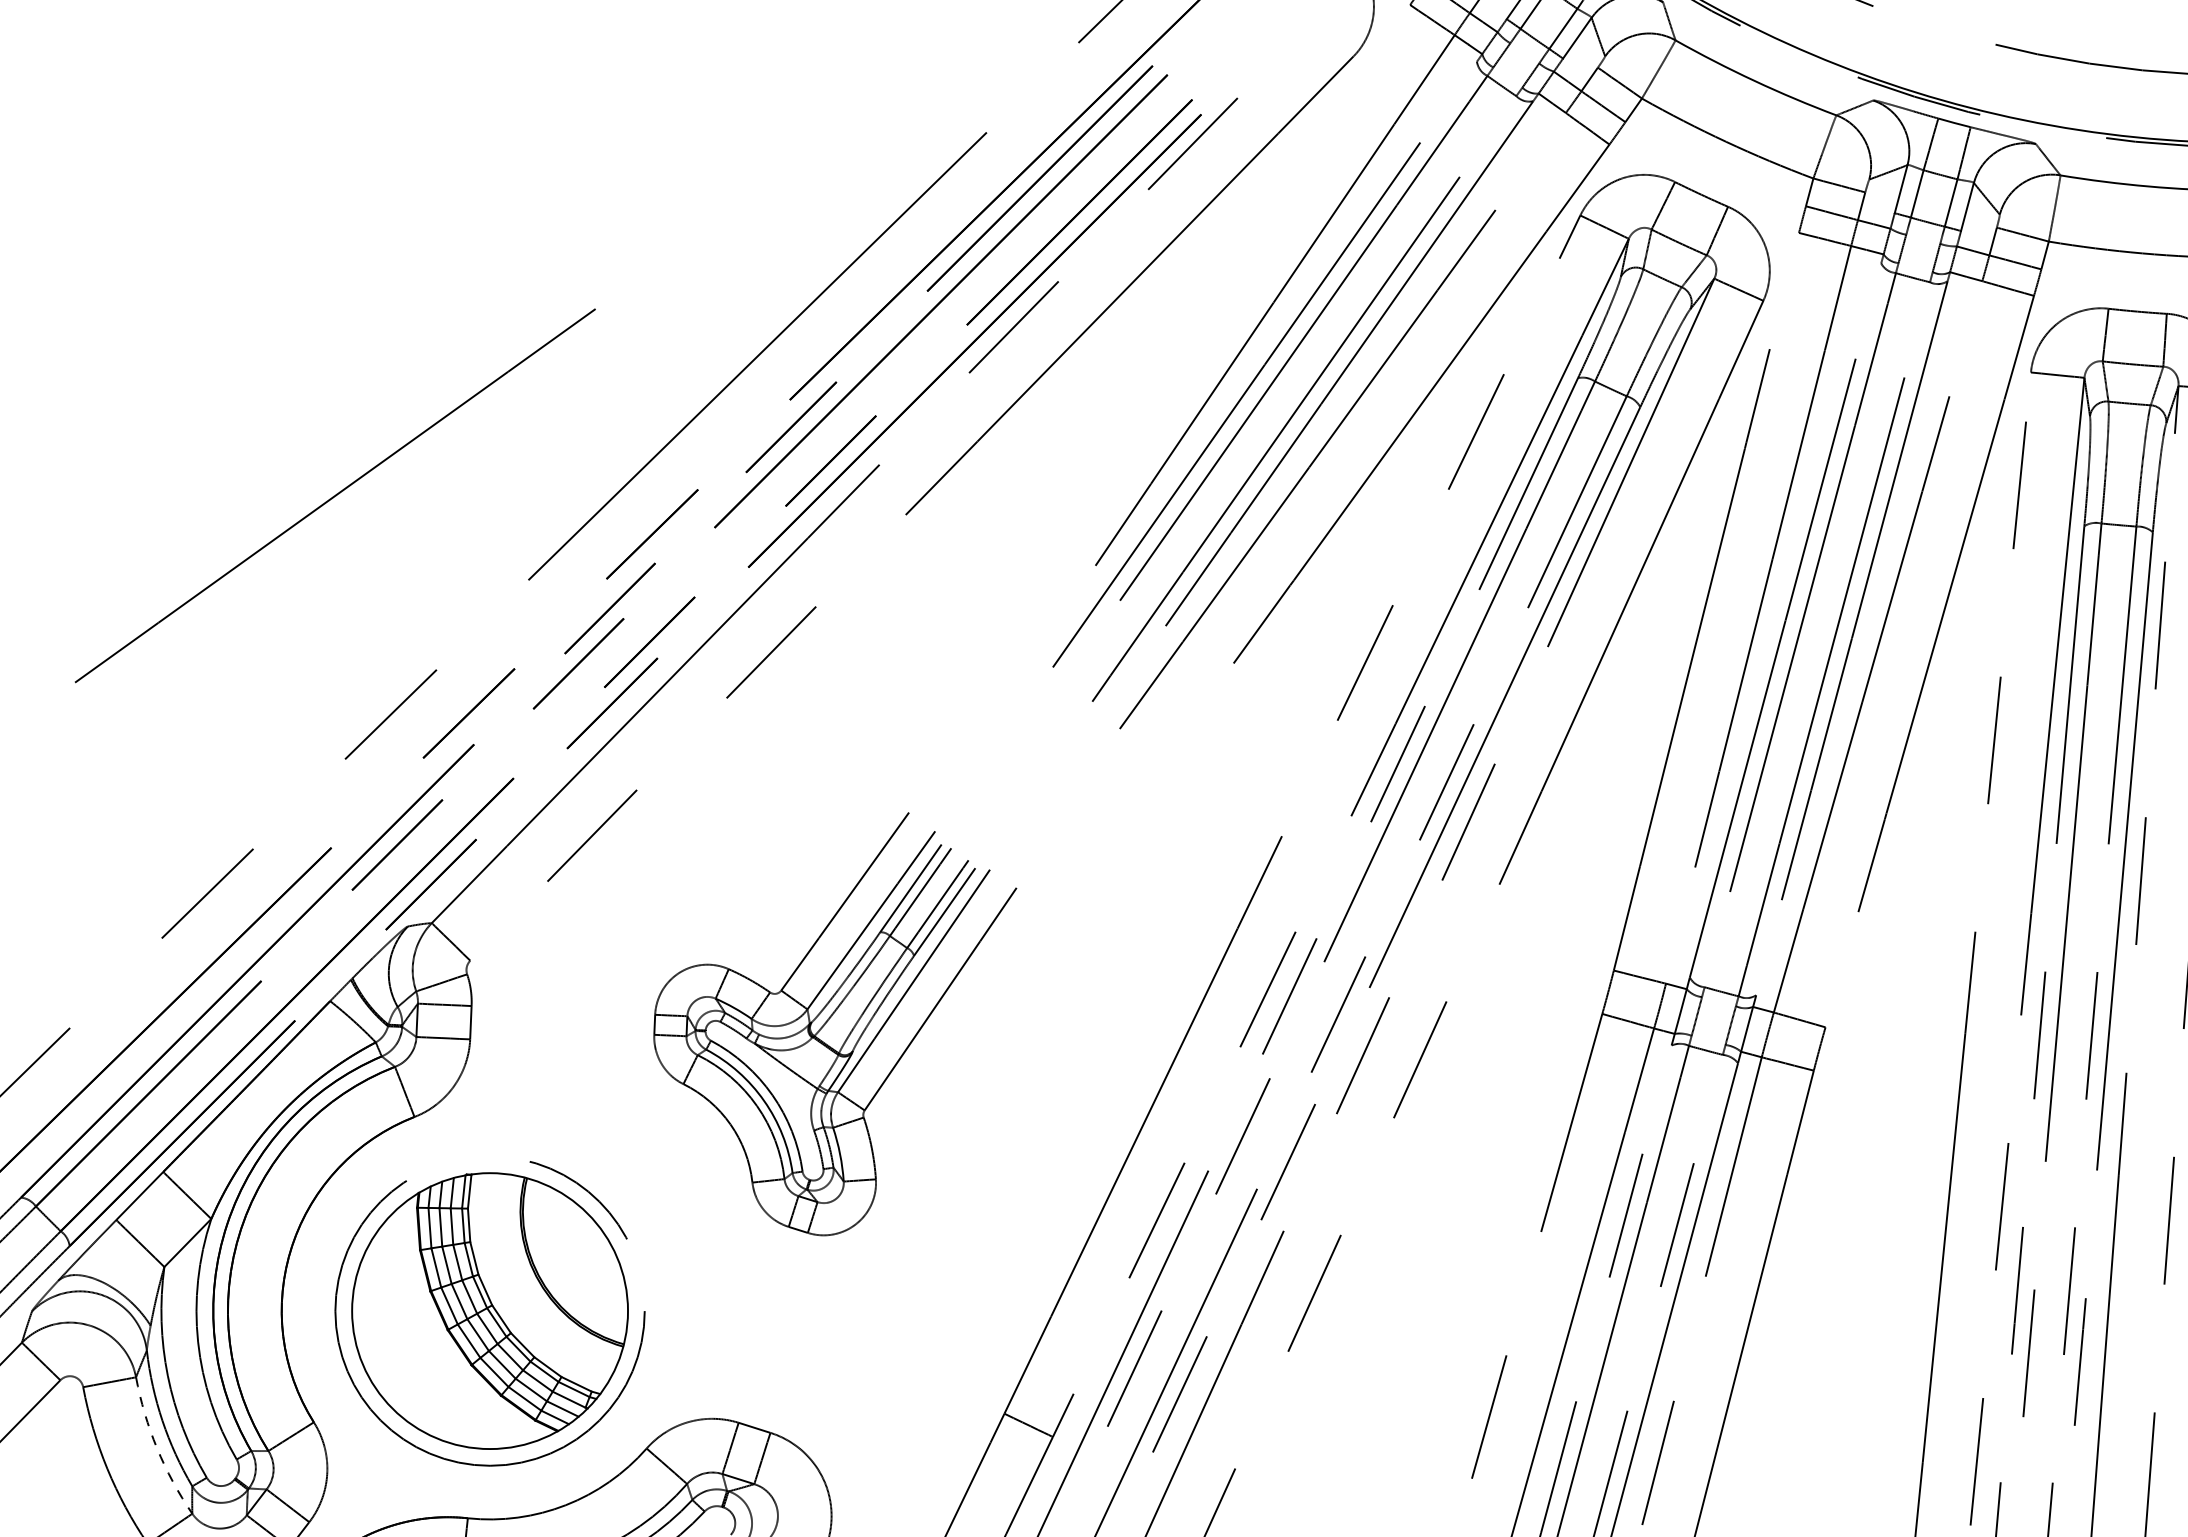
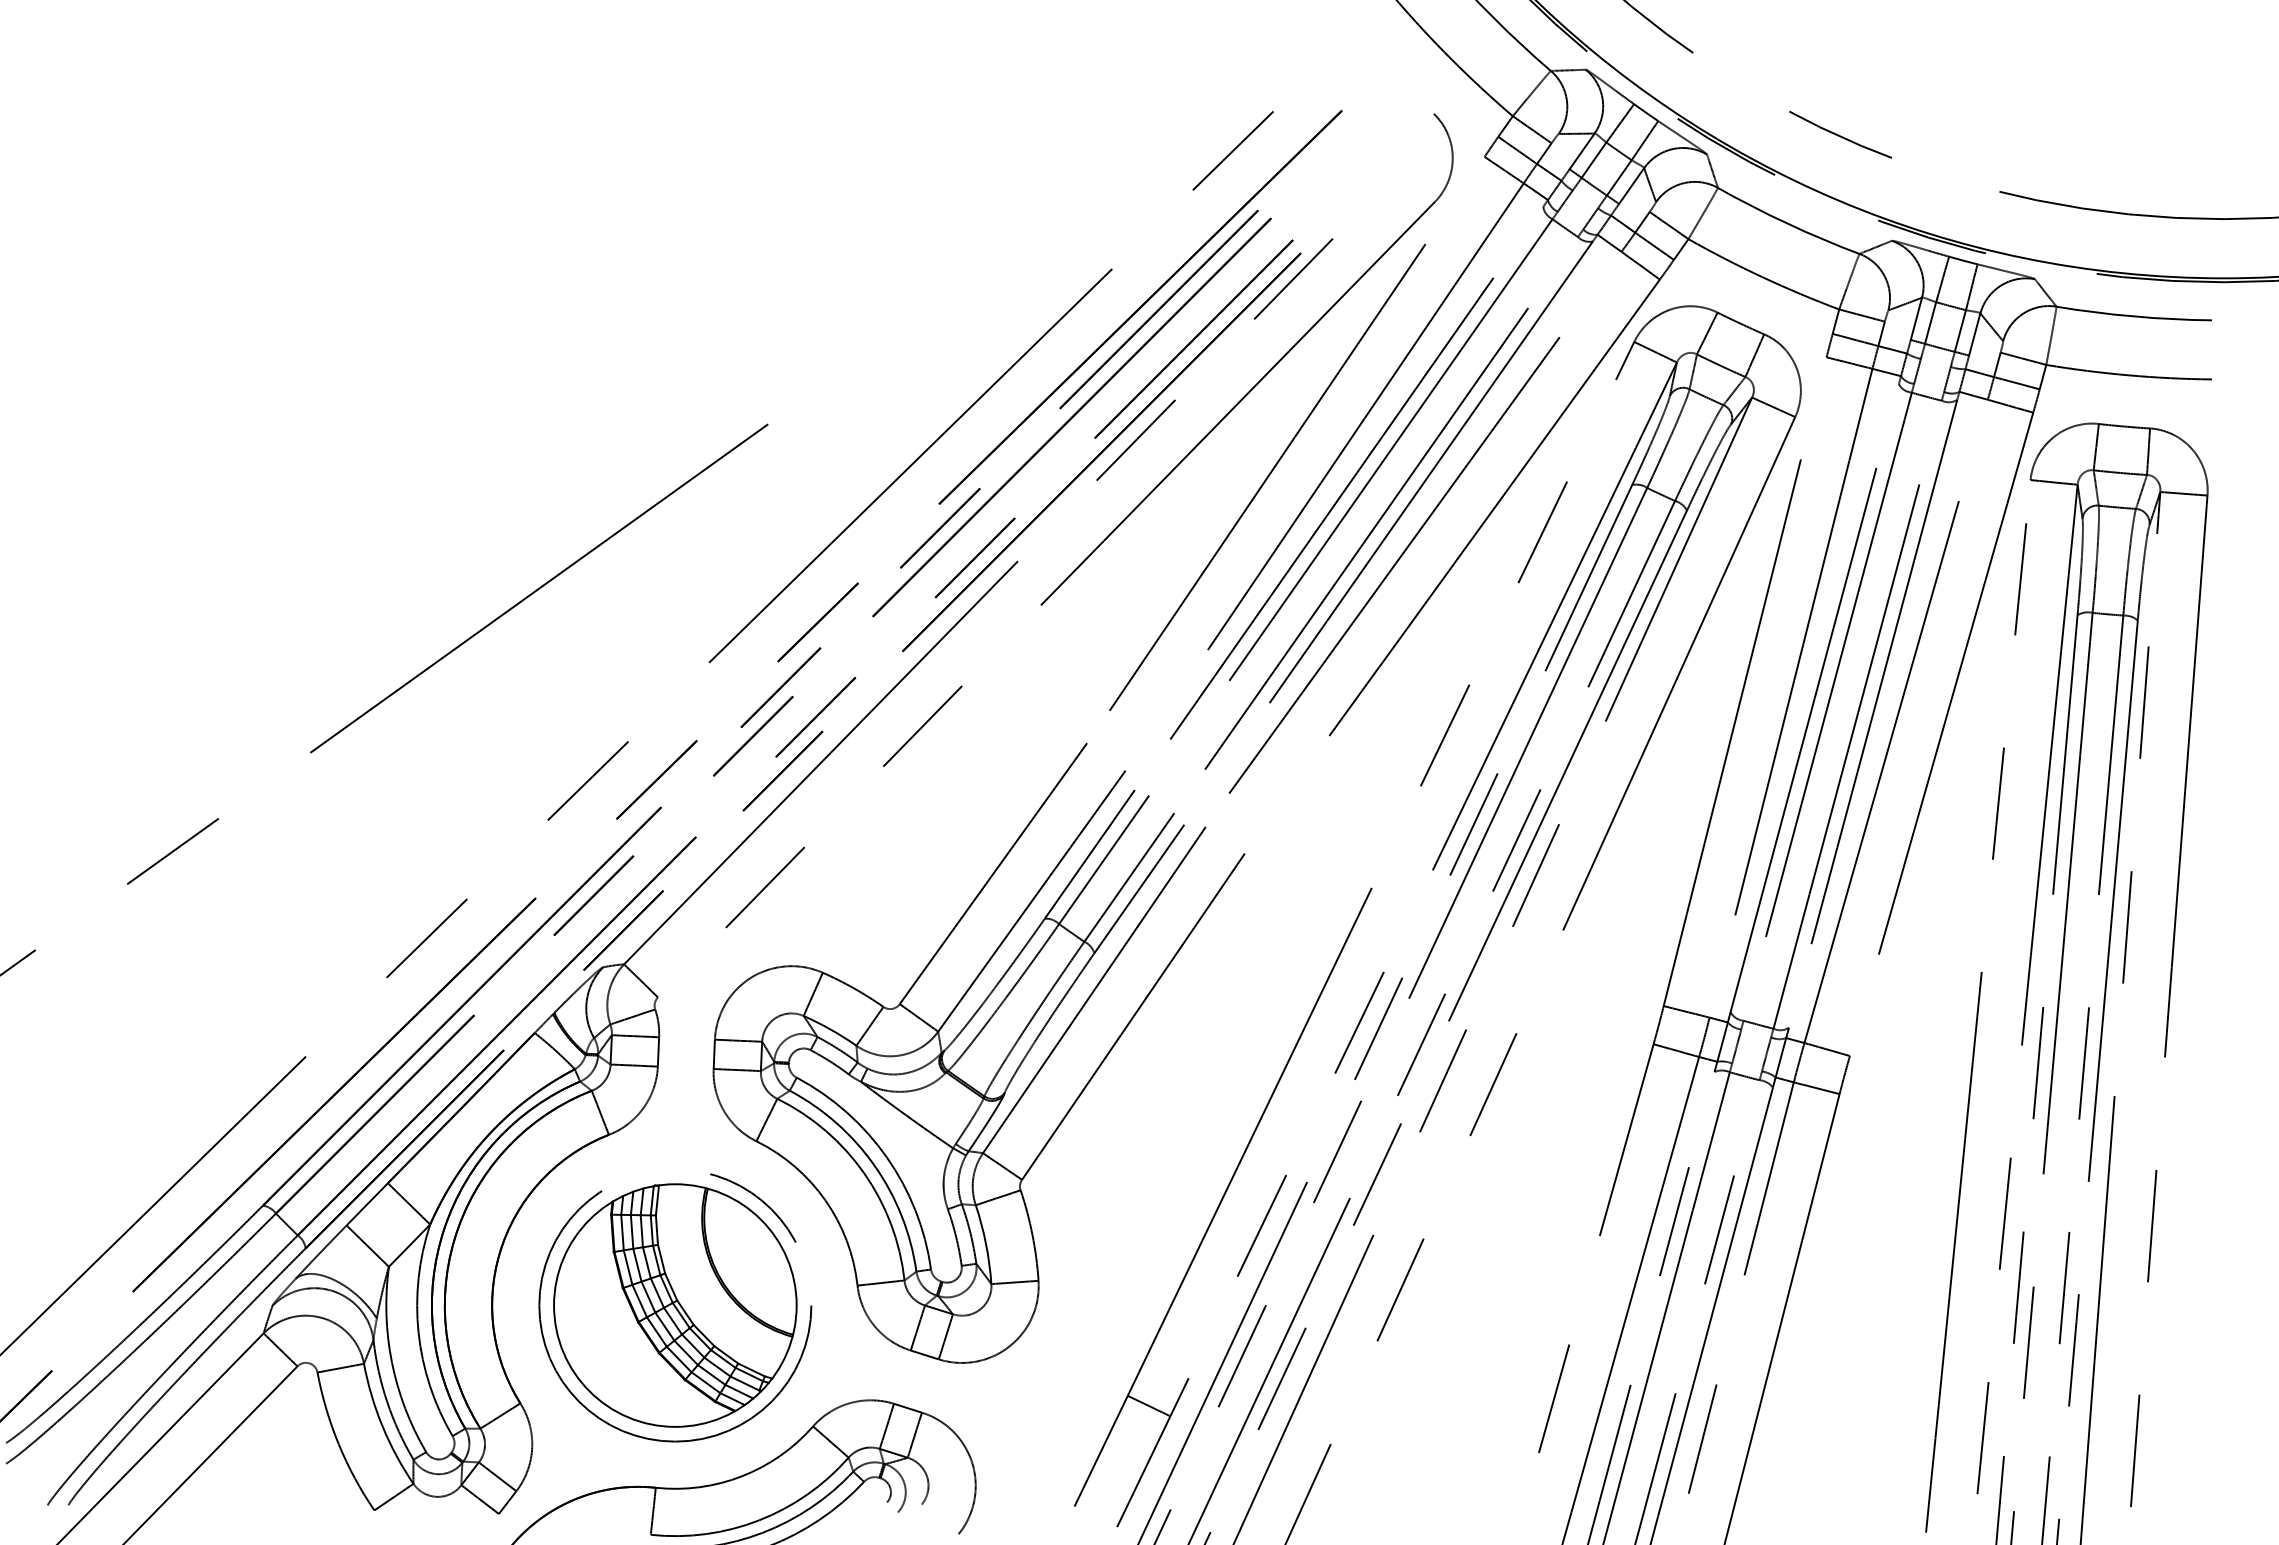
line: (1163, 369) -> (1267, 477), added
part: (834, 1023) -> (978, 1052), size x1.67
arc: (157, 1448) -> (382, 1426), dashed -> solid

